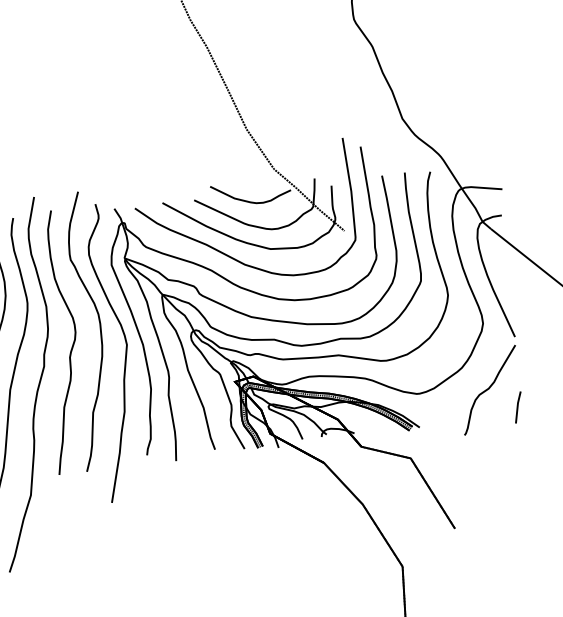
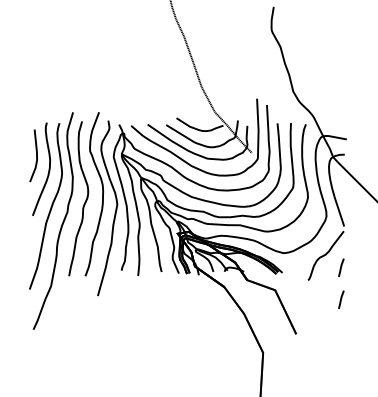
line: (524, 461) -> (341, 299), added

